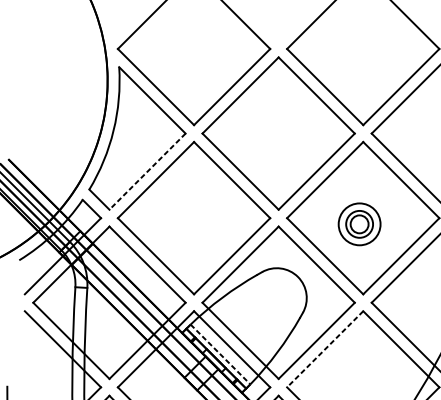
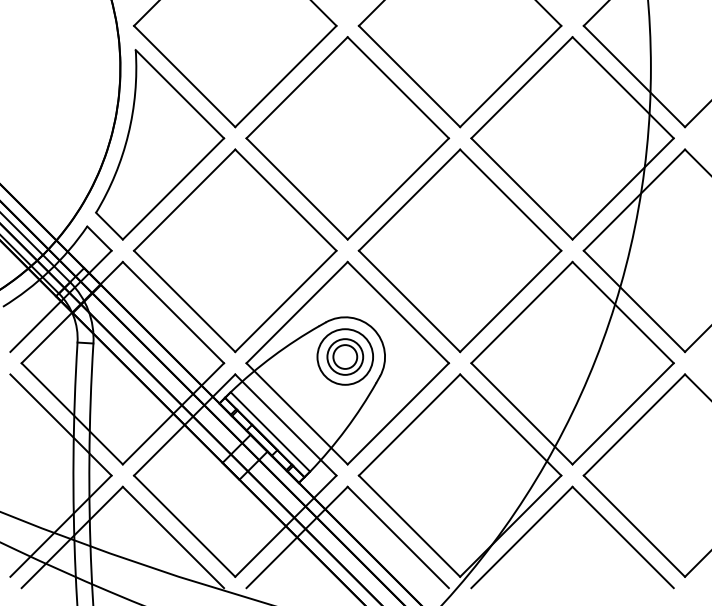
line: (147, 171) -> (173, 188), dashed -> solid
part: (359, 223) -> (344, 356), moved
line: (325, 349) -> (409, 425), dashed -> solid
line: (220, 354) -> (270, 432), dashed -> solid

